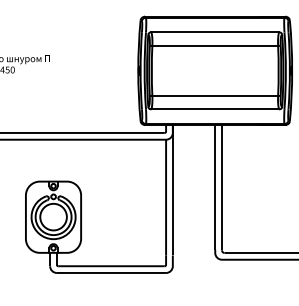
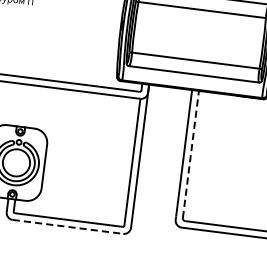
line: (221, 187) -> (190, 154), solid -> dashed
line: (111, 272) -> (68, 226), solid -> dashed

